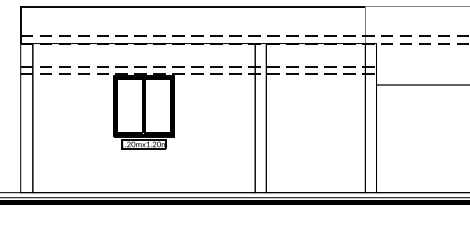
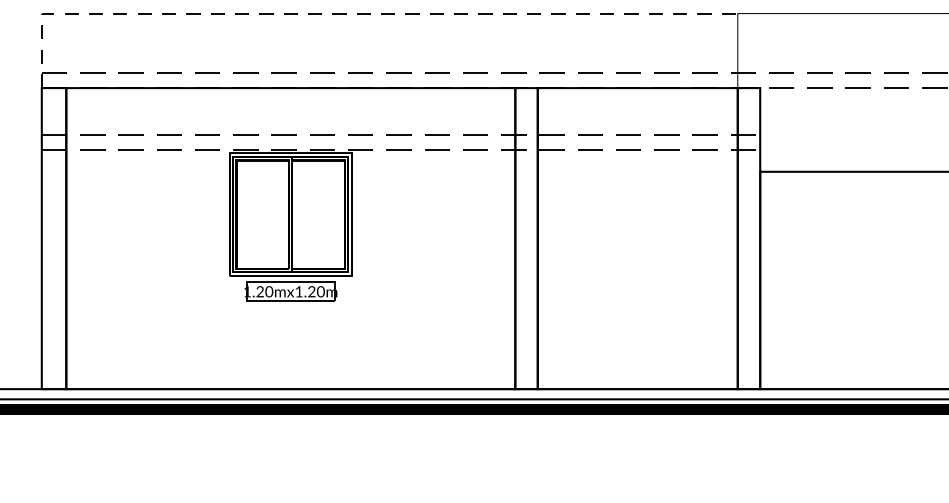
line: (174, 6) -> (352, 13), solid -> dashed

